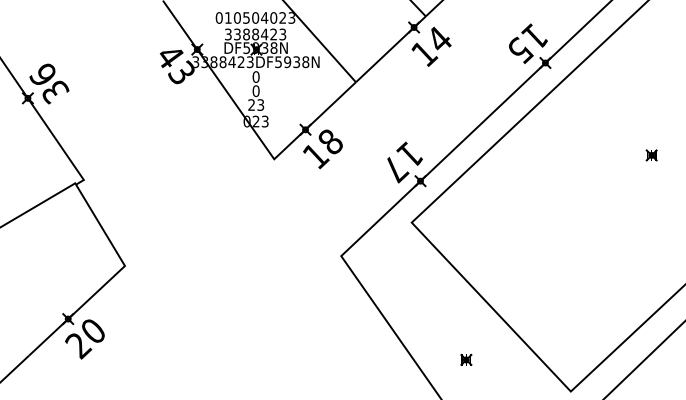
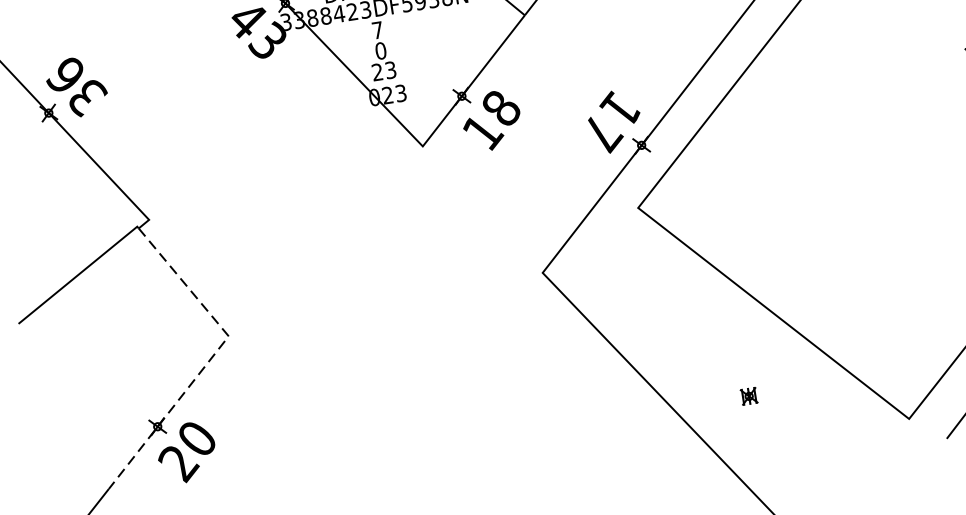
text: (255, 76) -> (376, 29), 0 -> 7
line: (111, 278) -> (211, 357), solid -> dashed

